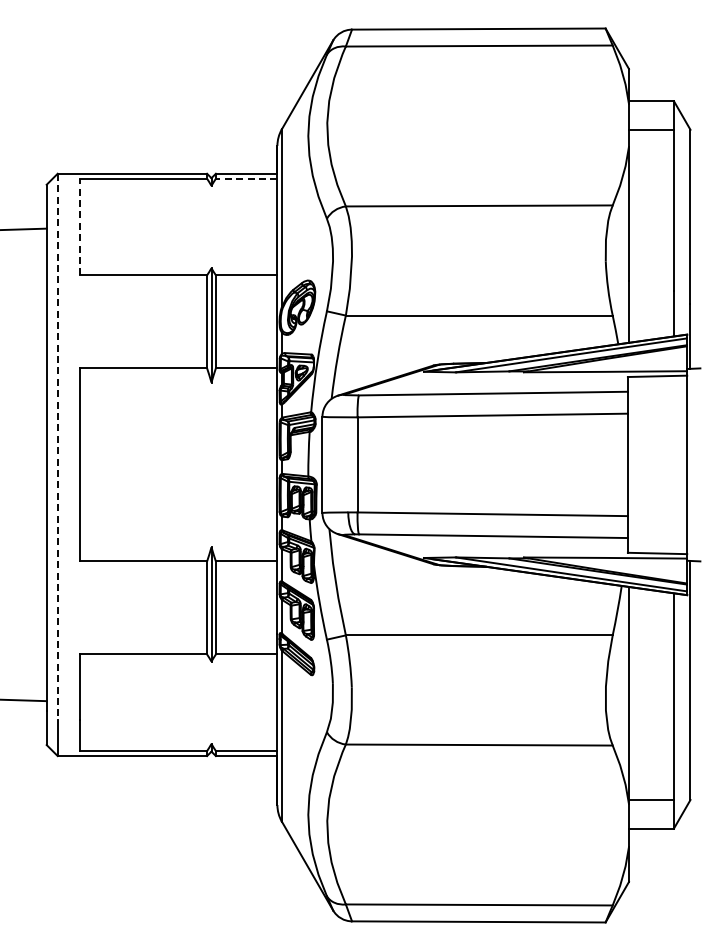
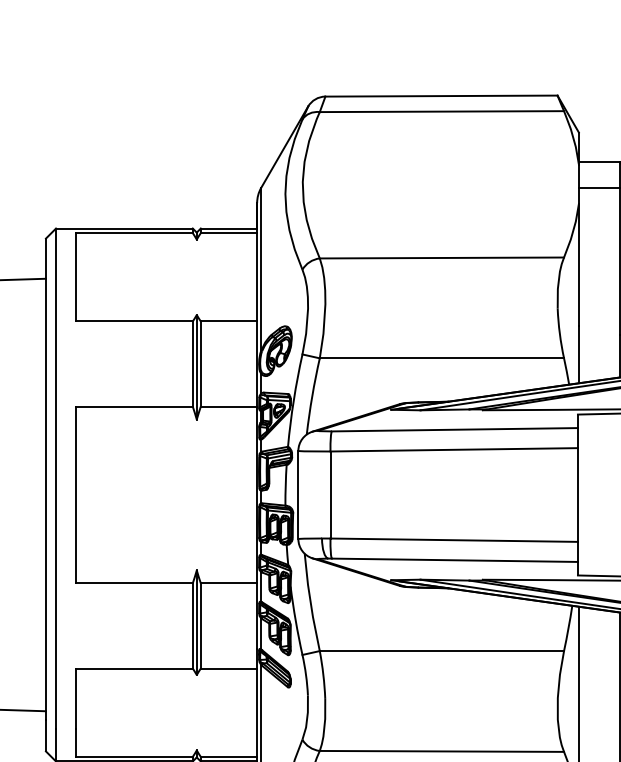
line: (246, 178) -> (228, 232), dashed -> solid
line: (79, 226) -> (75, 276), dashed -> solid
line: (57, 447) -> (55, 479), dashed -> solid

